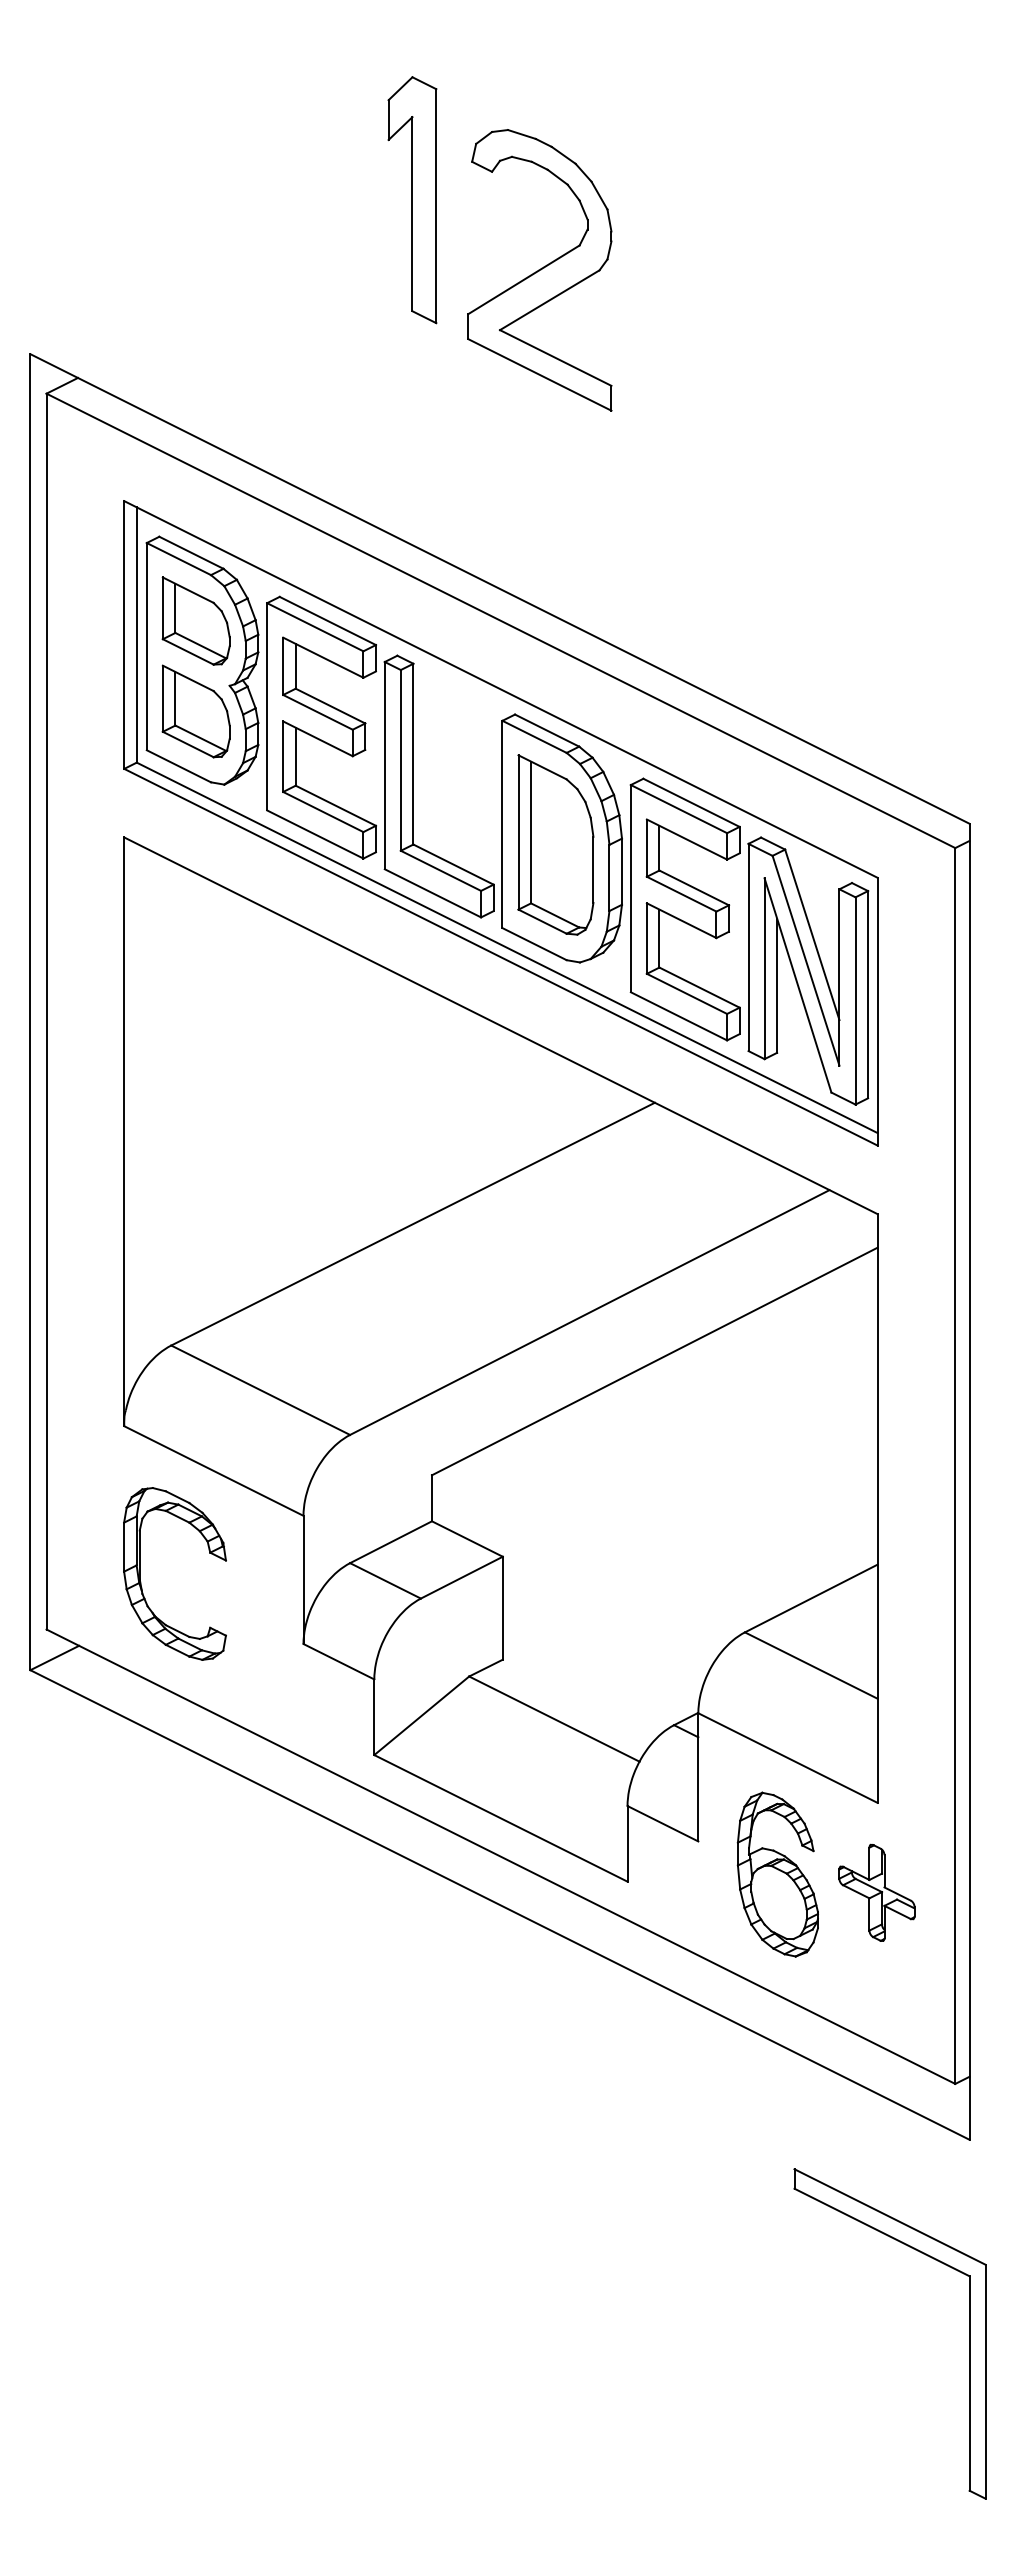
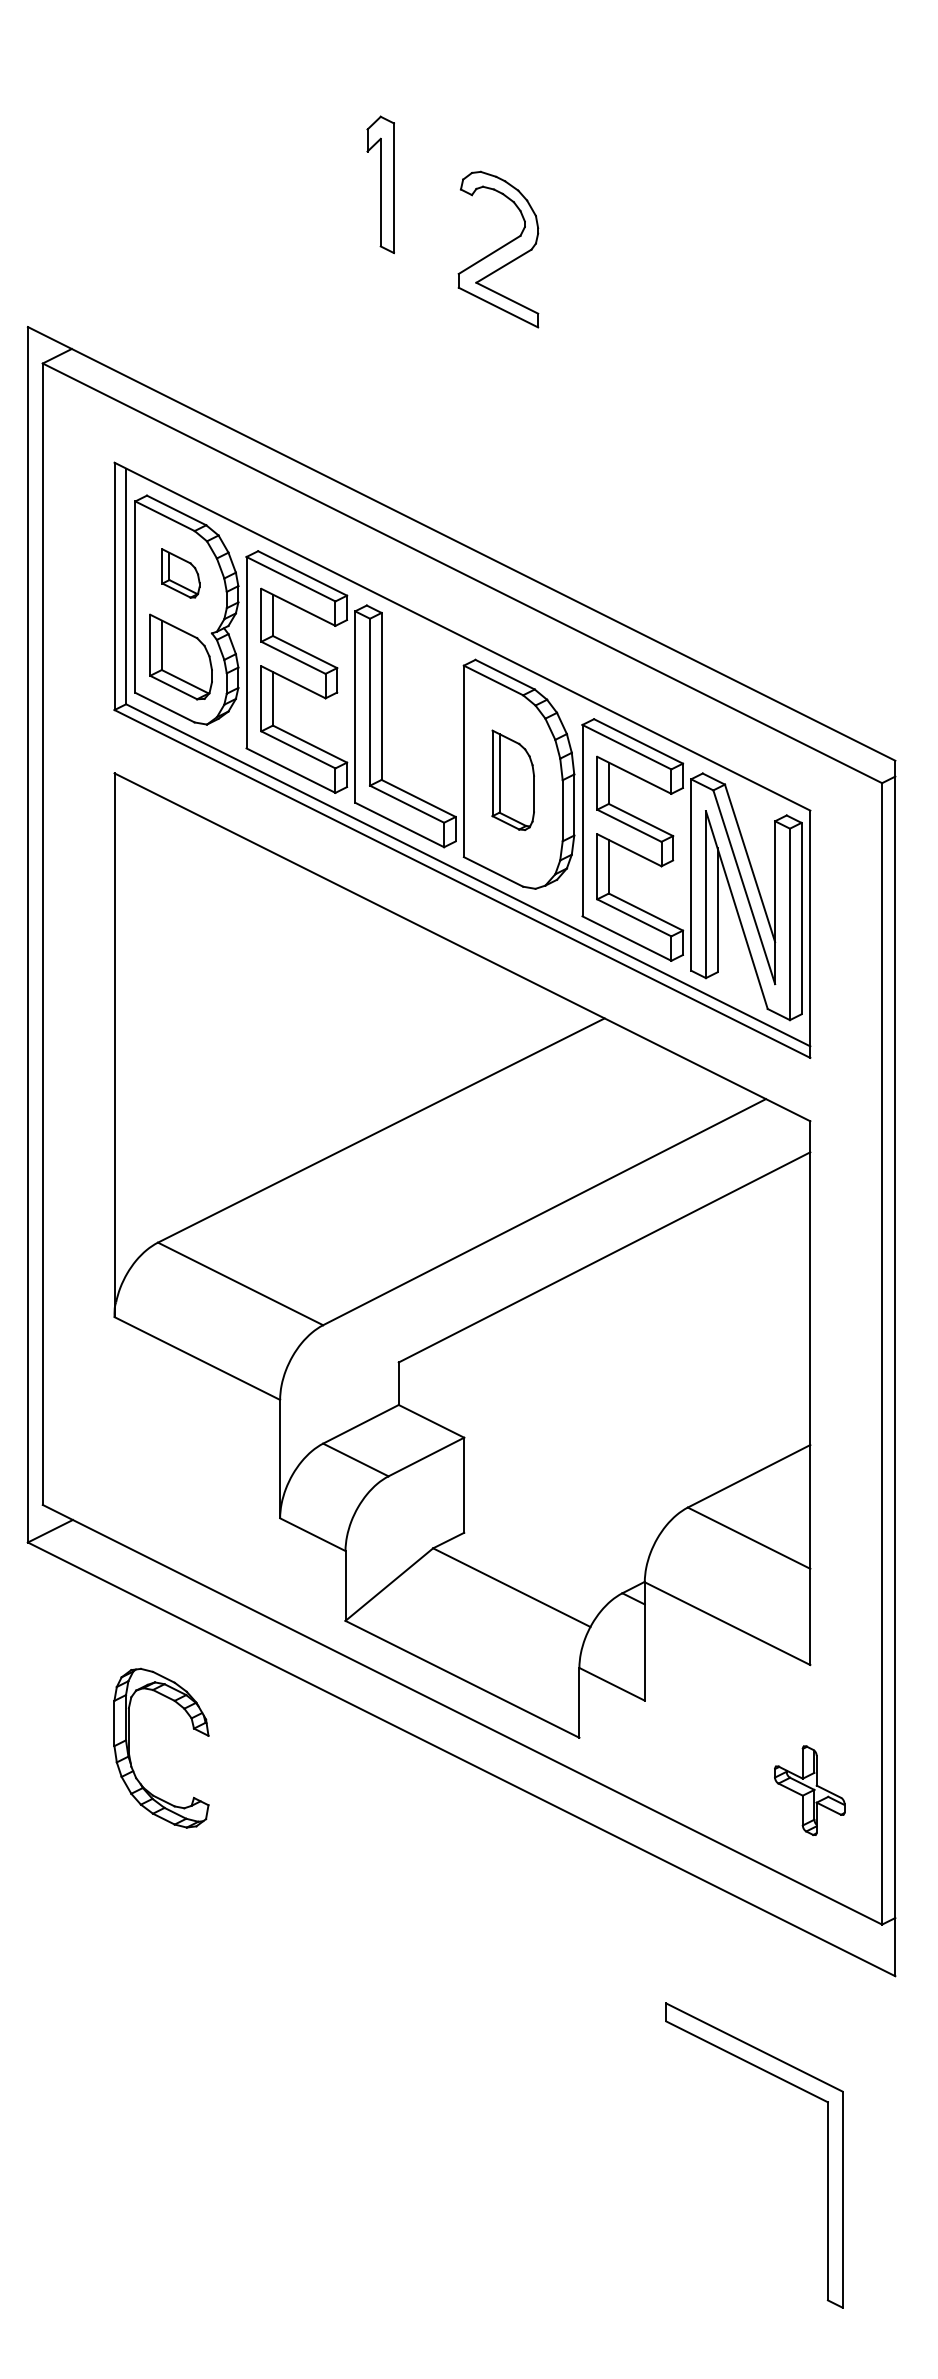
part: (412, 200) -> (380, 185), size x0.6
part: (539, 270) -> (498, 249), size x0.6
part: (195, 620) -> (180, 572), size x0.6
part: (555, 844) -> (512, 779), size x0.6
part: (140, 1573) -> (129, 1747), moved
part: (777, 1874) -> (717, 1731), removed
part: (876, 1892) -> (809, 1790), moved
part: (969, 2333) -> (827, 2155), moved

